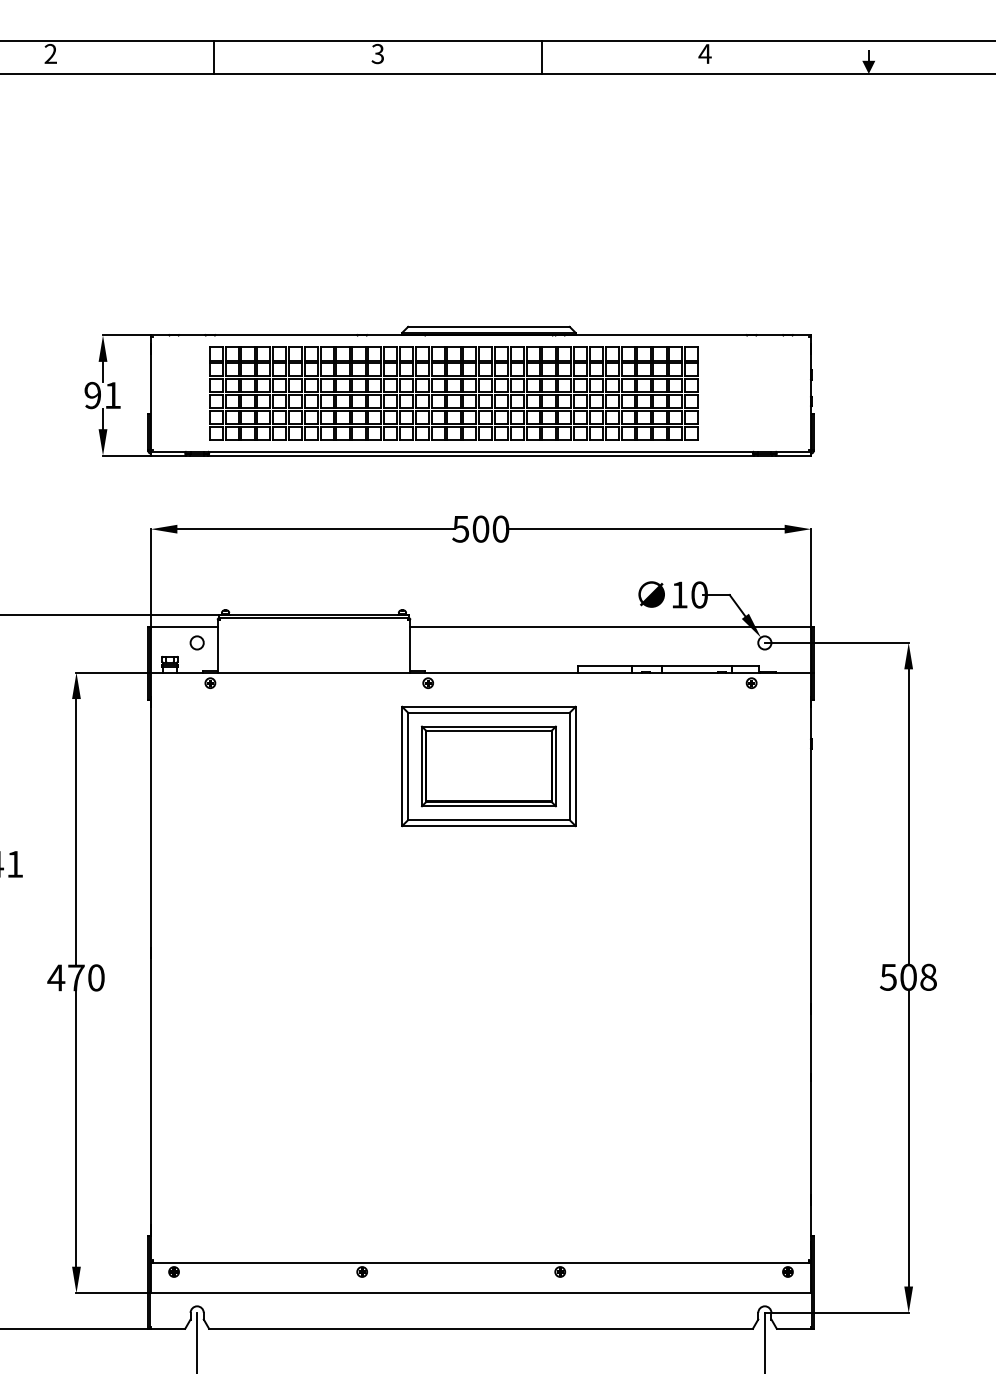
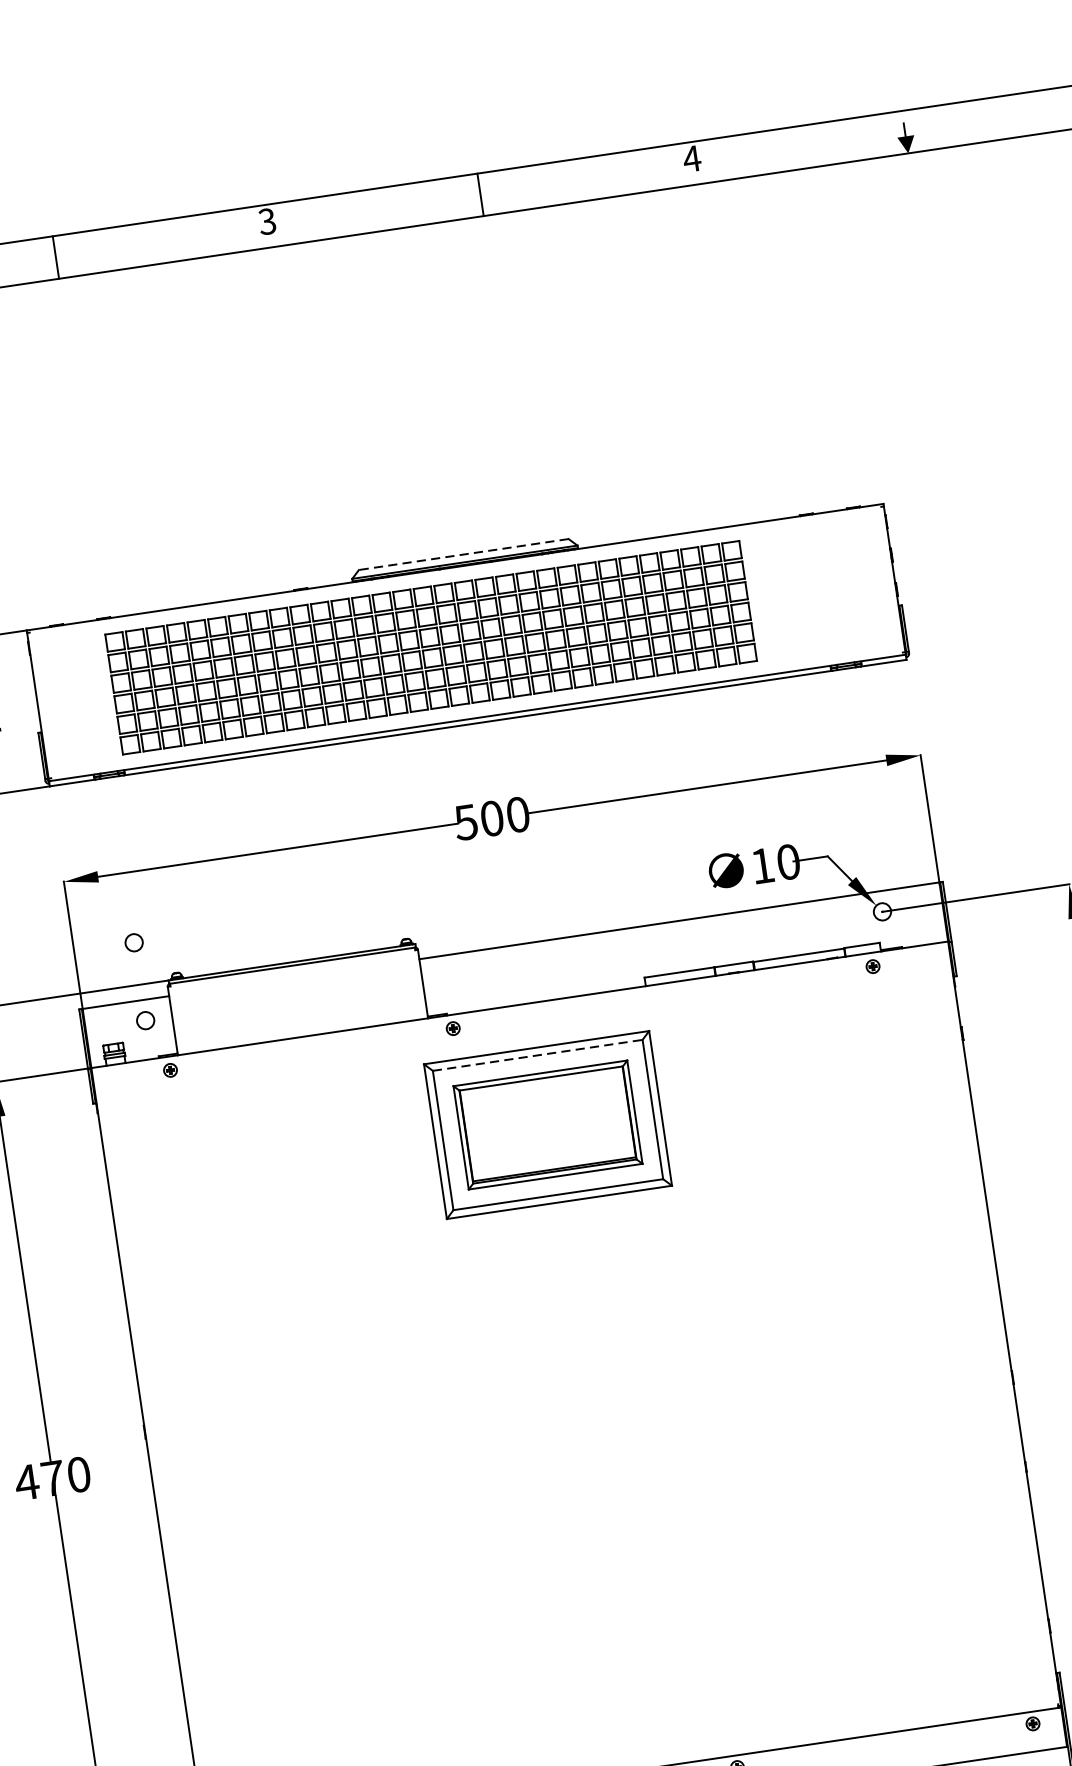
line: (488, 326) -> (463, 554), solid -> dashed
circle: (196, 582) -> (133, 942), added
line: (488, 712) -> (537, 1055), solid -> dashed

